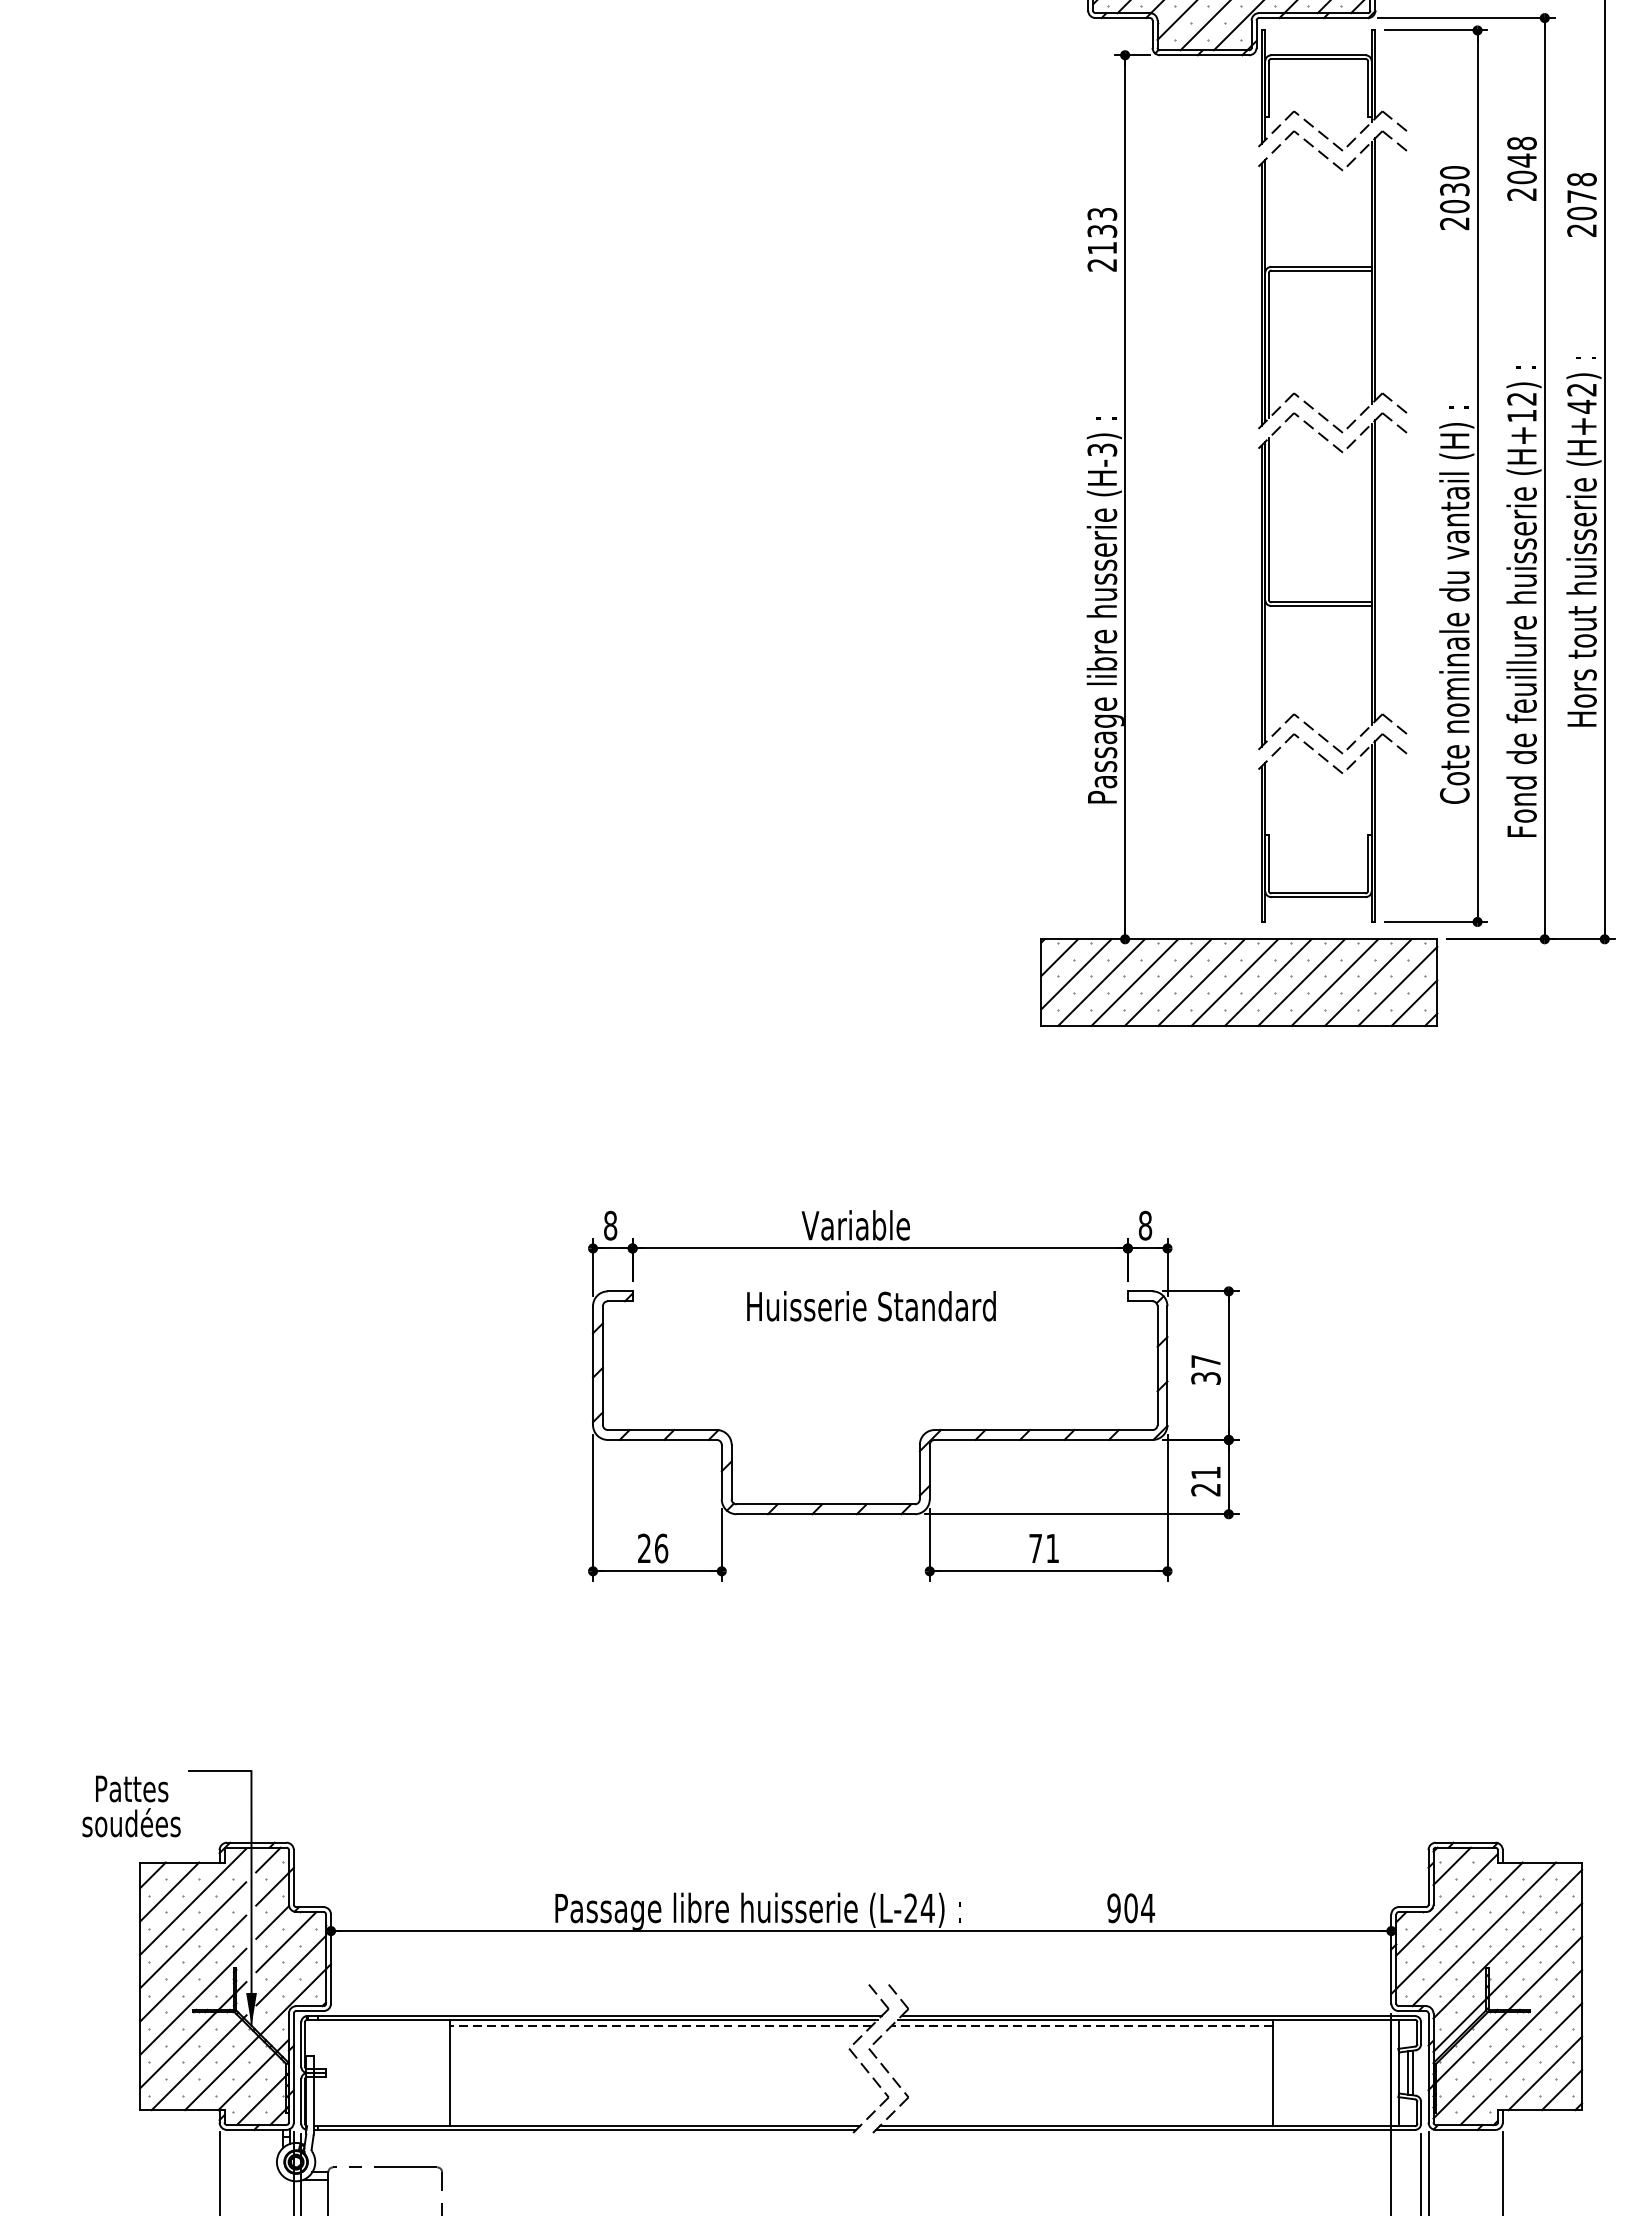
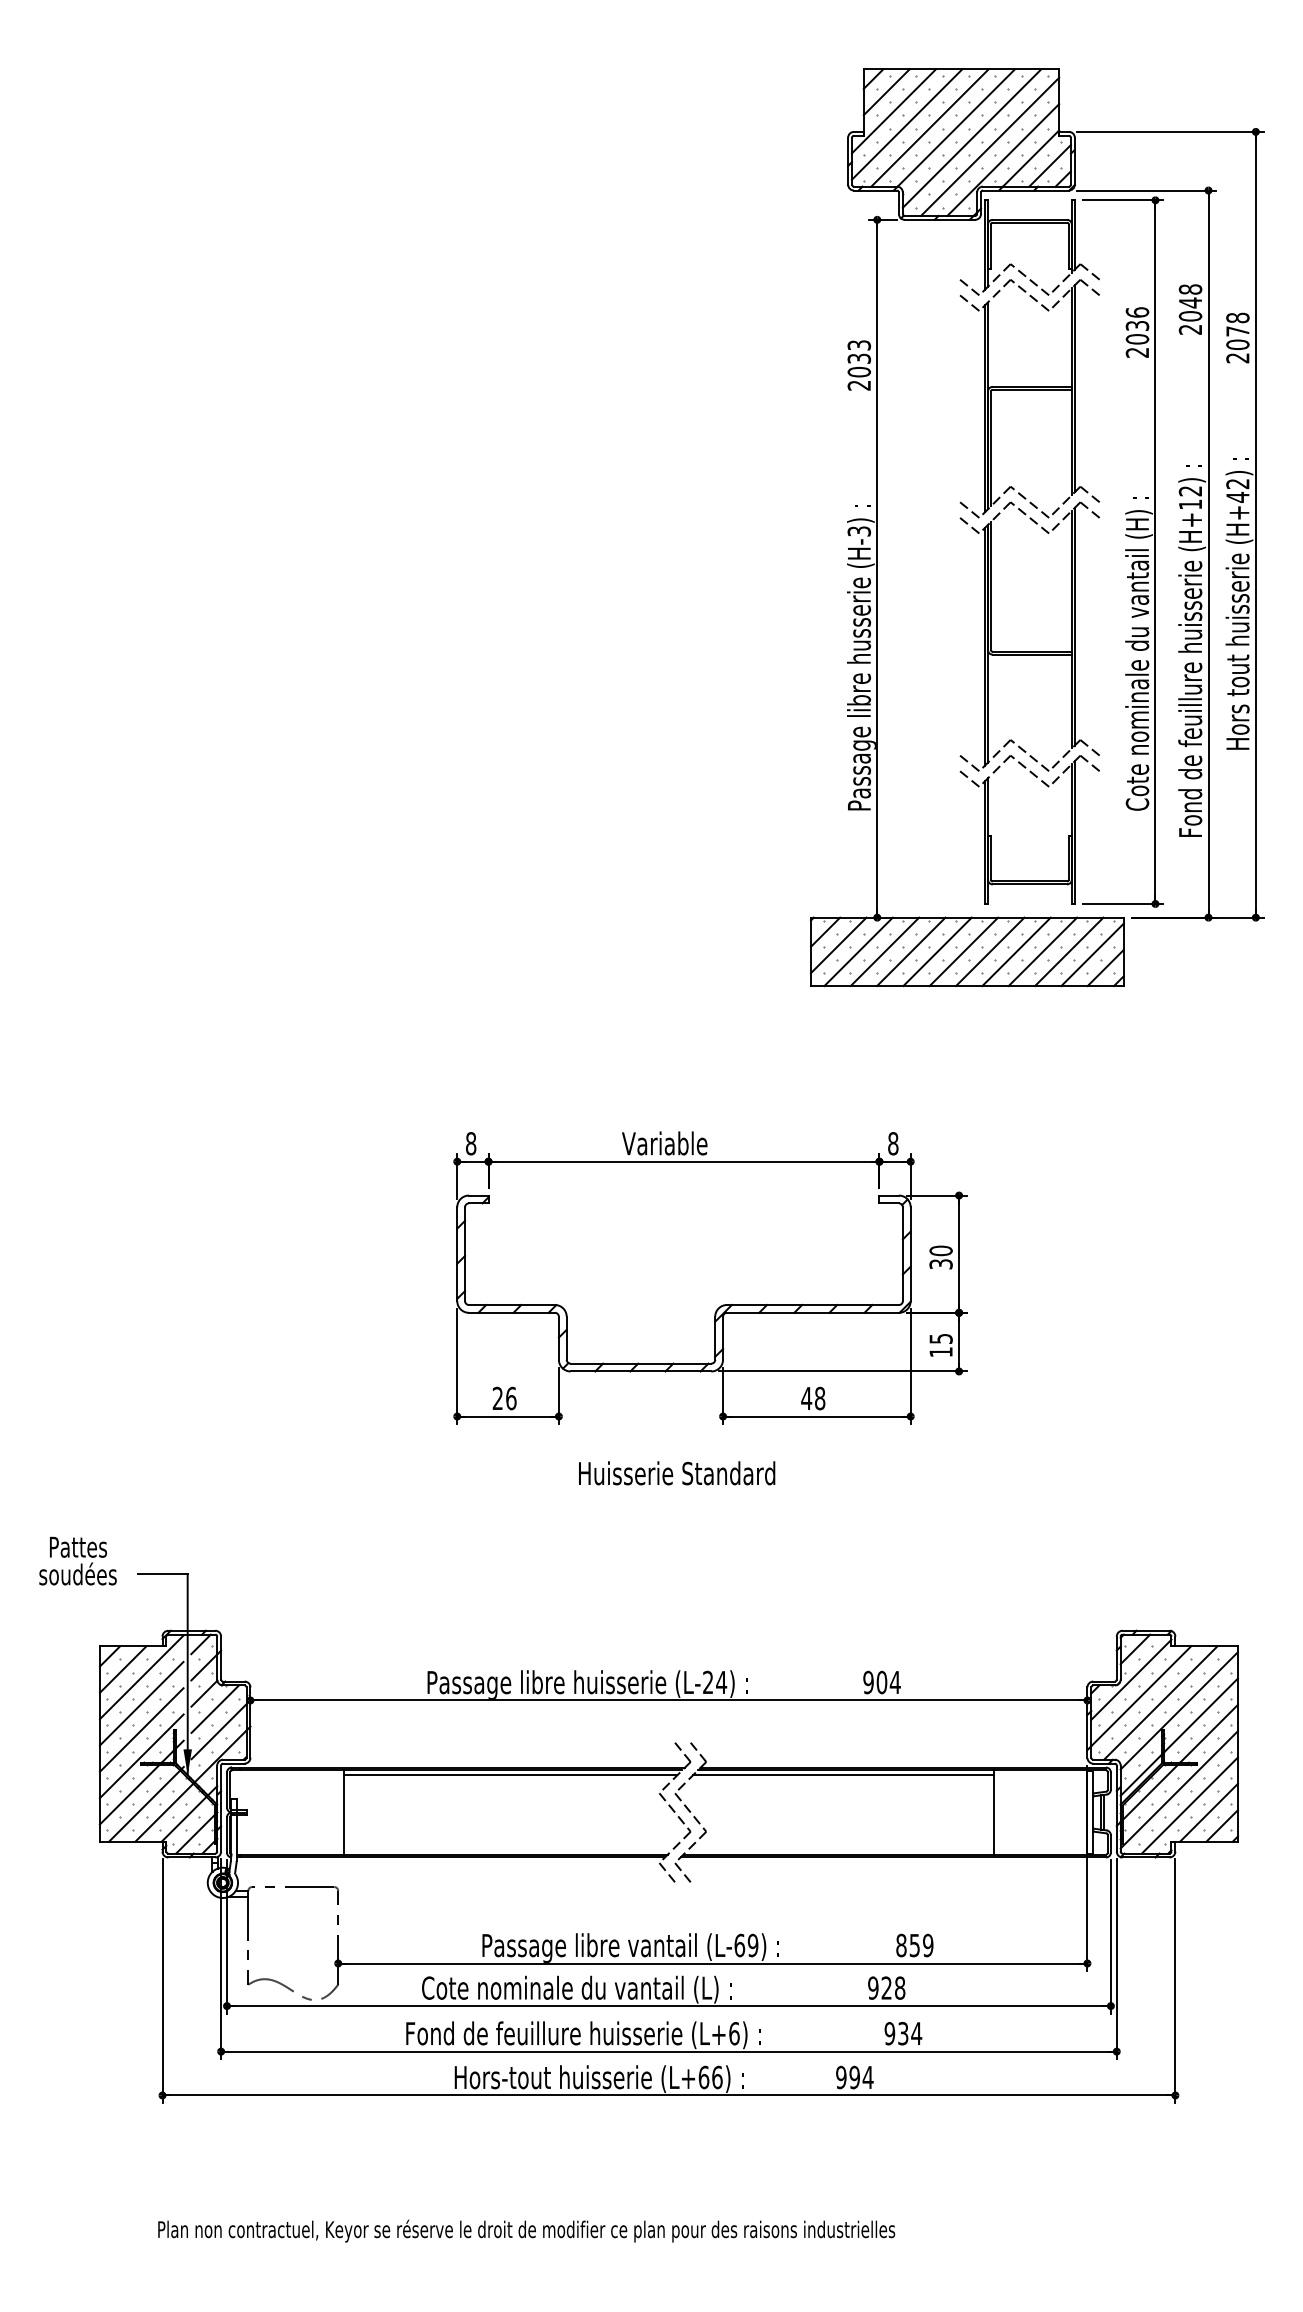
line: (1241, 140) -> (969, 287), added
line: (1241, 161) -> (969, 303), added
text: (1453, 172) -> (1136, 312), 2030 -> 2036
text: (1101, 247) -> (858, 371), 2133 -> 2033
line: (1241, 422) -> (969, 509), added
line: (1241, 442) -> (969, 525), added
line: (1241, 743) -> (969, 763), added
line: (1241, 762) -> (969, 778), added
text: (872, 1306) -> (677, 1473), moved
text: (1205, 1360) -> (940, 1250), 37 -> 30
text: (1205, 1481) -> (940, 1345), 21 -> 15
text: (1044, 1548) -> (813, 1398), 71 -> 48
text: (130, 1805) -> (77, 1560), moved
line: (660, 2026) -> (510, 1775), dashed -> solid
line: (1081, 2026) -> (842, 1775), dashed -> solid
line: (859, 2148) -> (667, 1872), added
line: (878, 2148) -> (682, 1872), added

